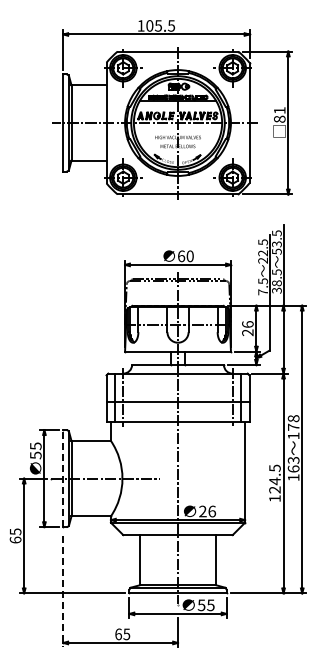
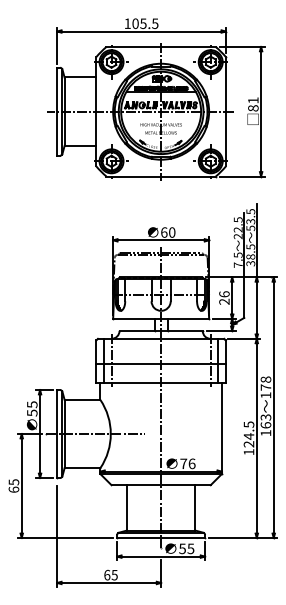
line: (63, 478) -> (57, 433), dashed -> solid
text: (202, 511) -> (183, 463), 26 -> 76
line: (63, 591) -> (57, 536), dashed -> solid

